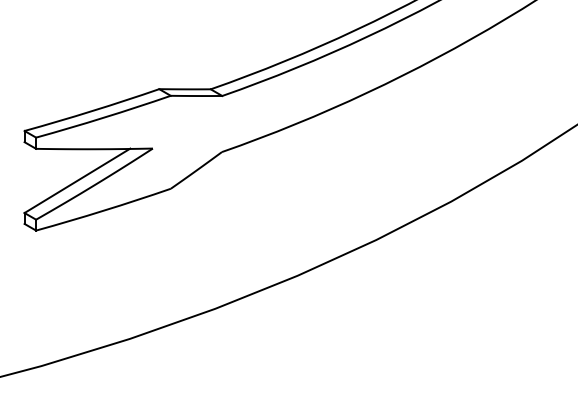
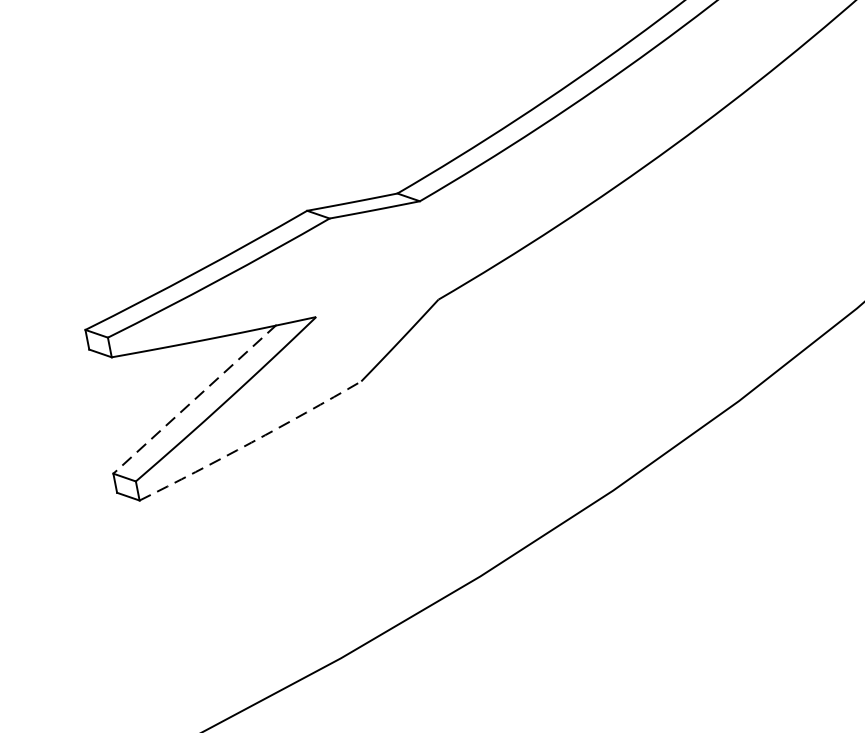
line: (77, 180) -> (195, 398), solid -> dashed
arc: (103, 210) -> (250, 442), solid -> dashed

